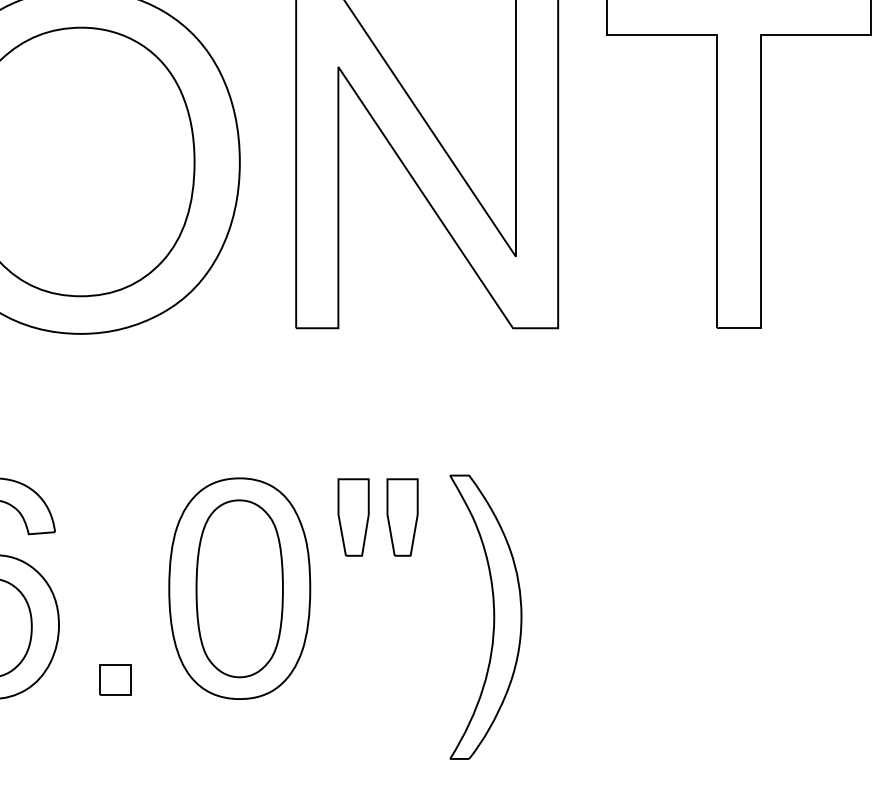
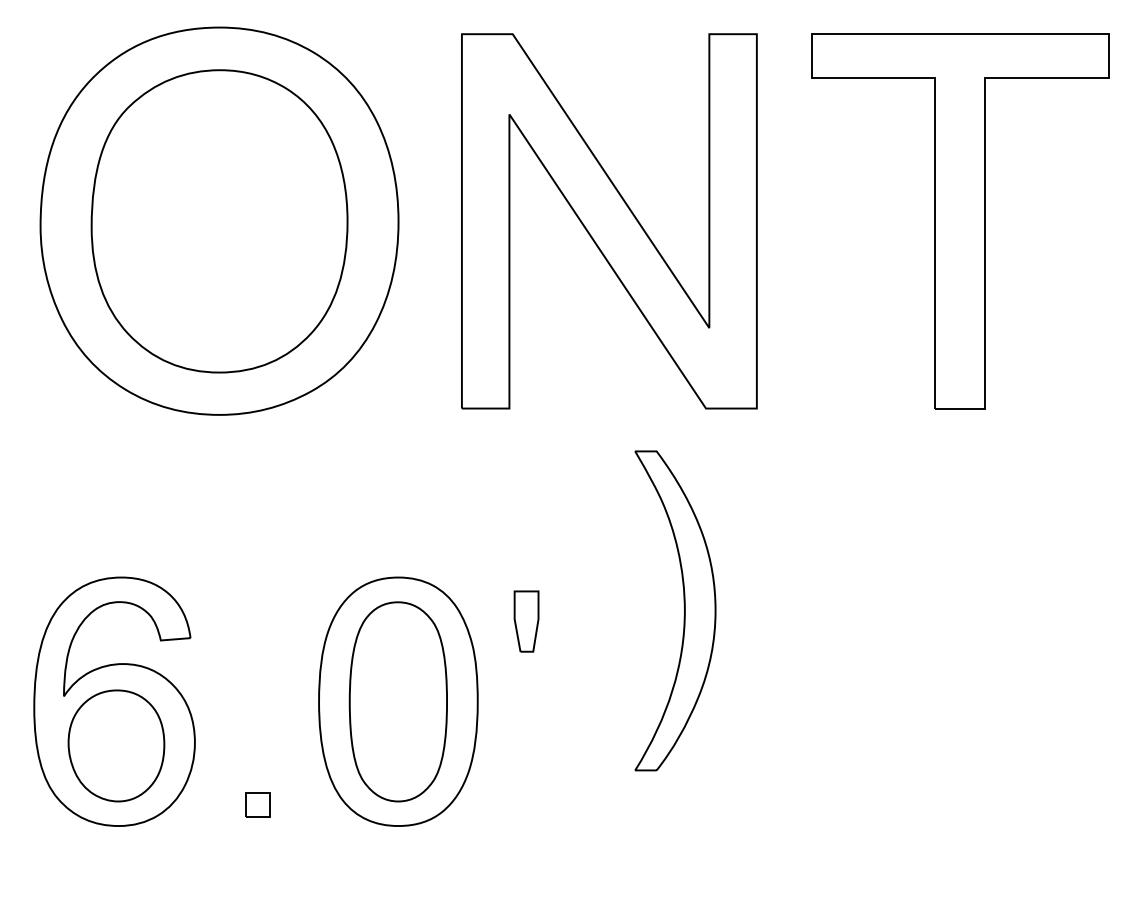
part: (353, 517) -> (526, 621), size x0.7
part: (402, 517) -> (581, 621), removed
part: (493, 616) -> (684, 610), moved
part: (114, 679) -> (257, 804), size x0.7

